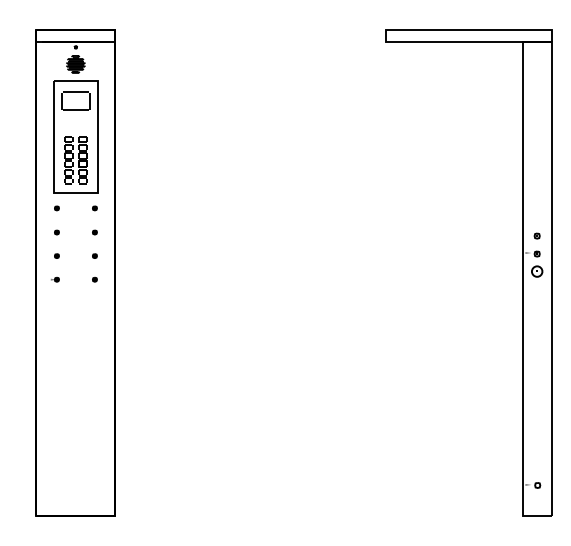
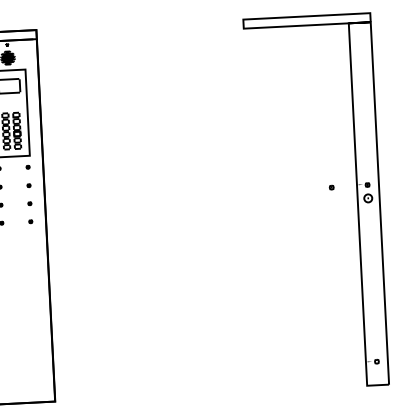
part: (536, 235) -> (331, 187), moved

